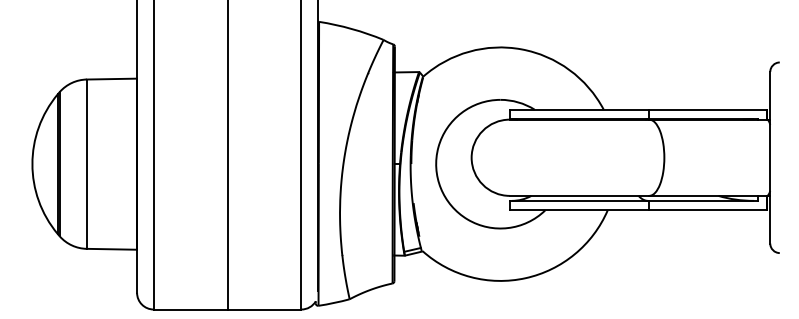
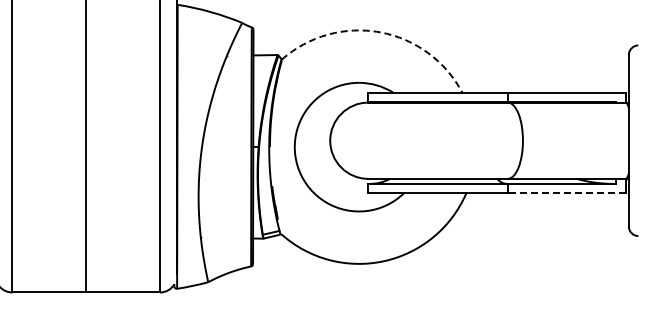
arc: (521, 49) -> (380, 32), solid -> dashed
line: (708, 210) -> (567, 193), solid -> dashed

